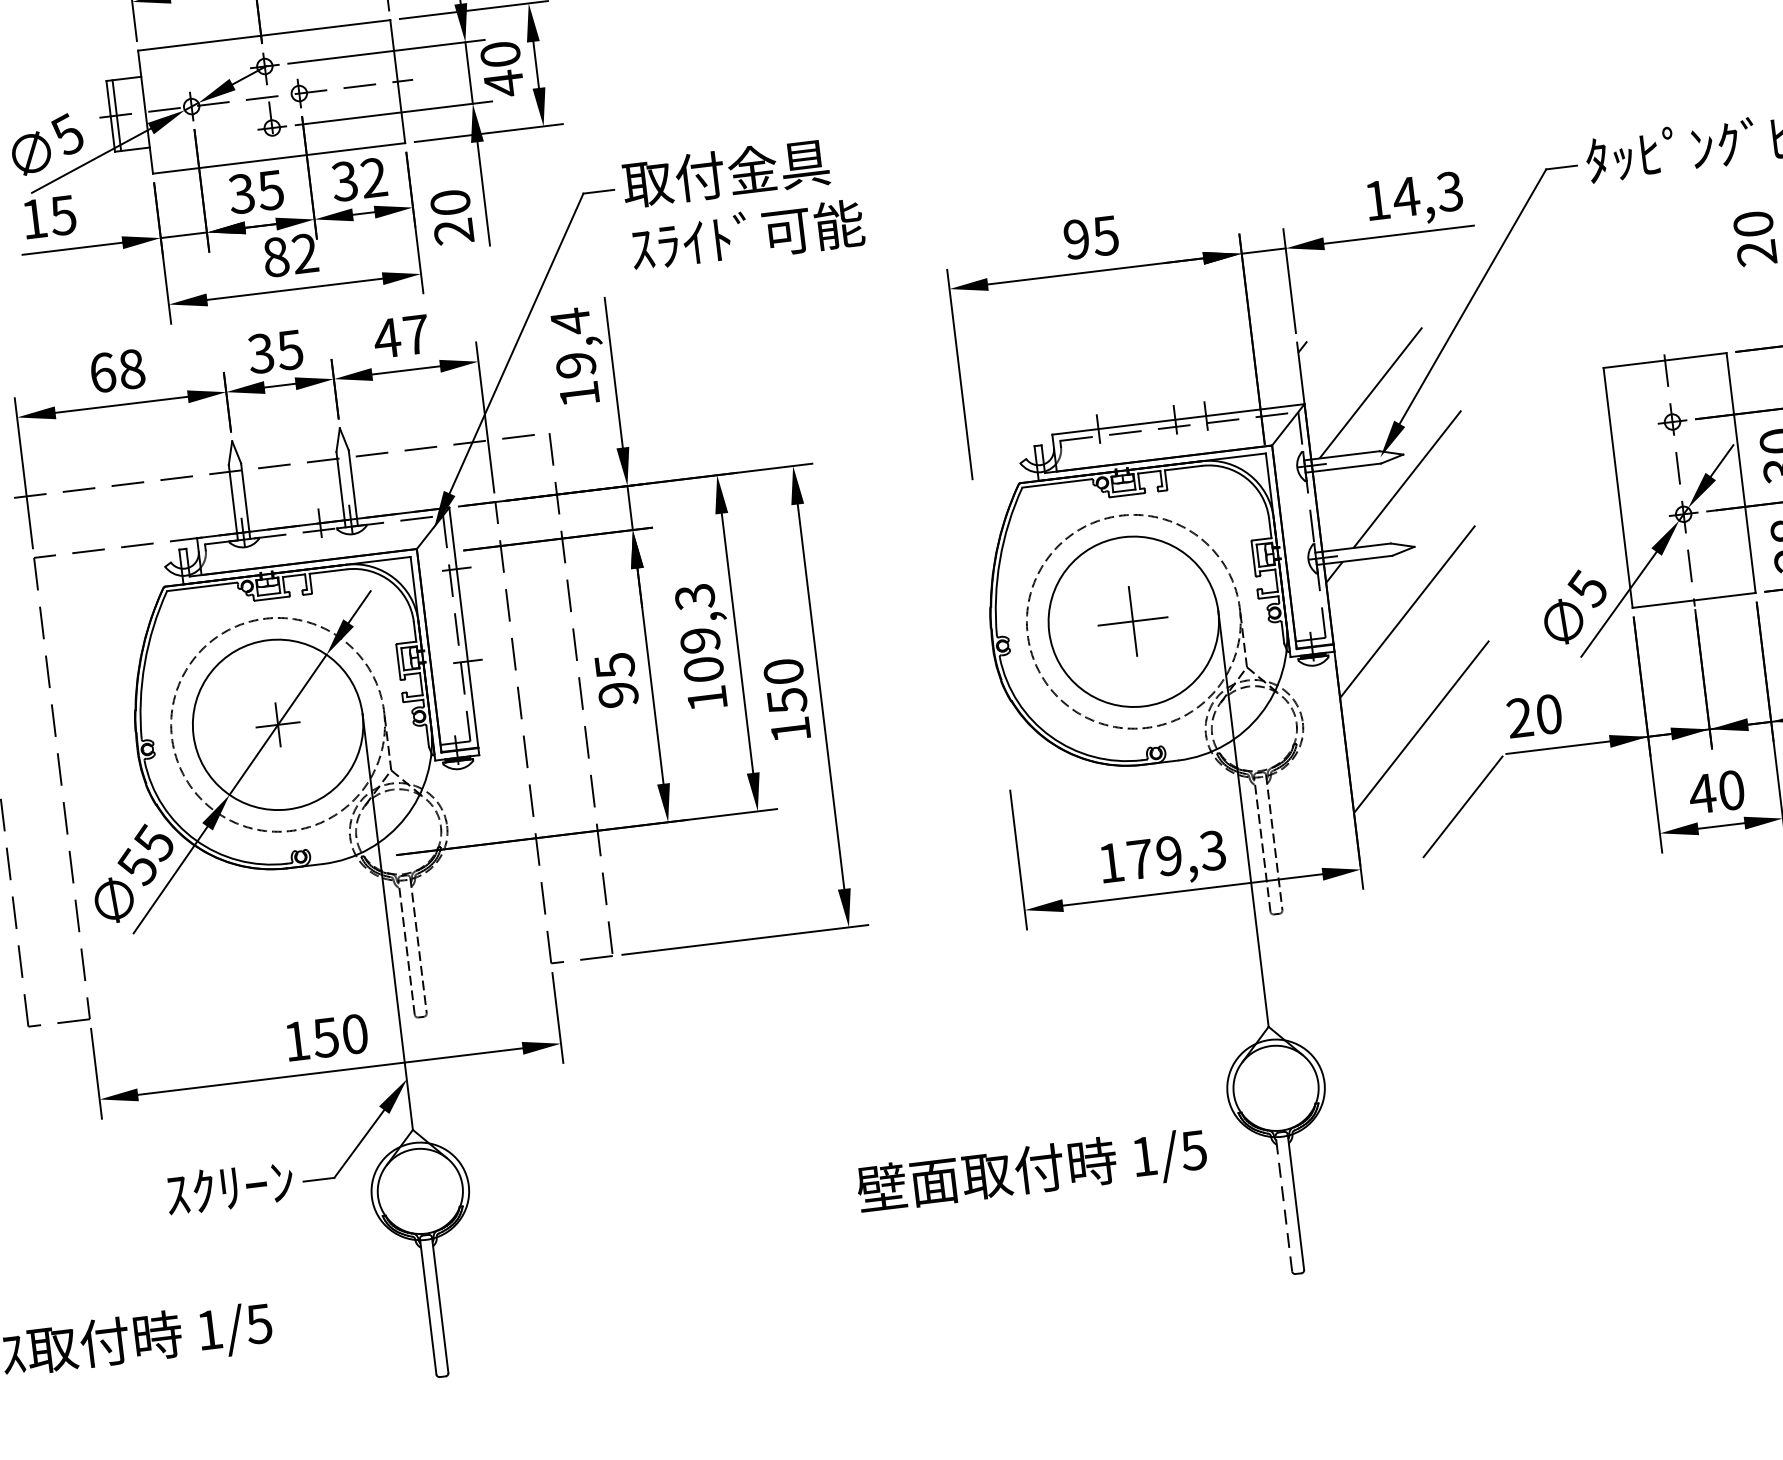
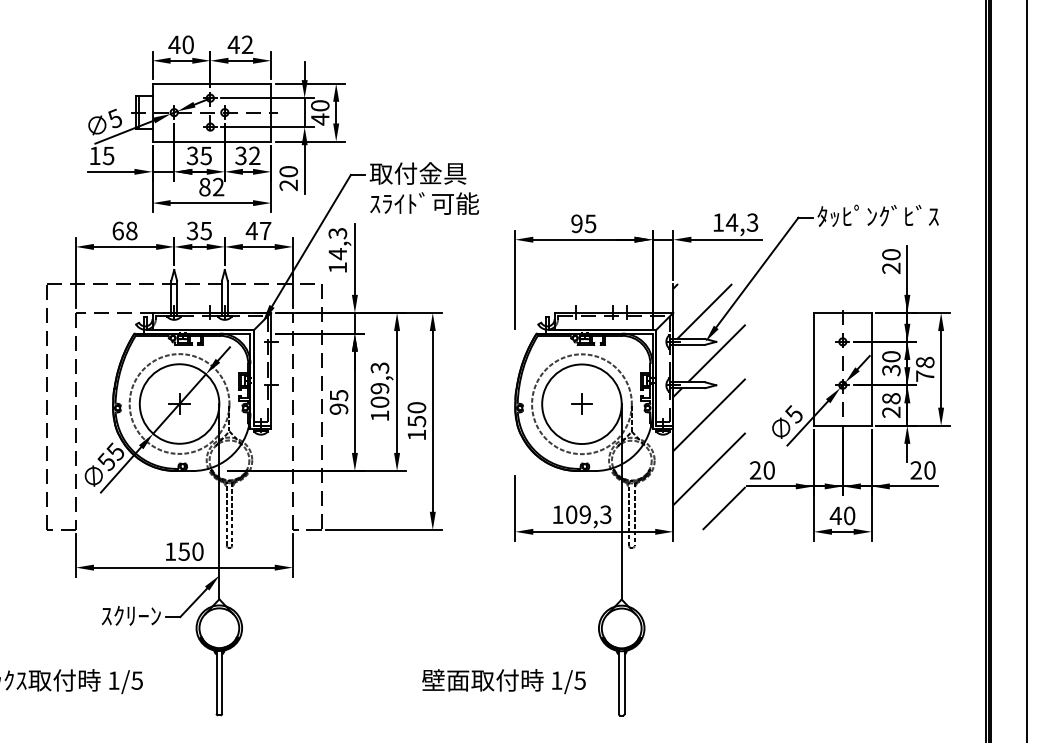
text: (572, 342) -> (337, 243), 19,4 -> 14,3
part: (1132, 620) -> (581, 403), size x0.62
text: (1139, 858) -> (571, 514), 179,3 -> 109,3
text: (1031, 1172) -> (503, 681), moved
line: (1283, 1204) -> (618, 682), dashed -> solid

